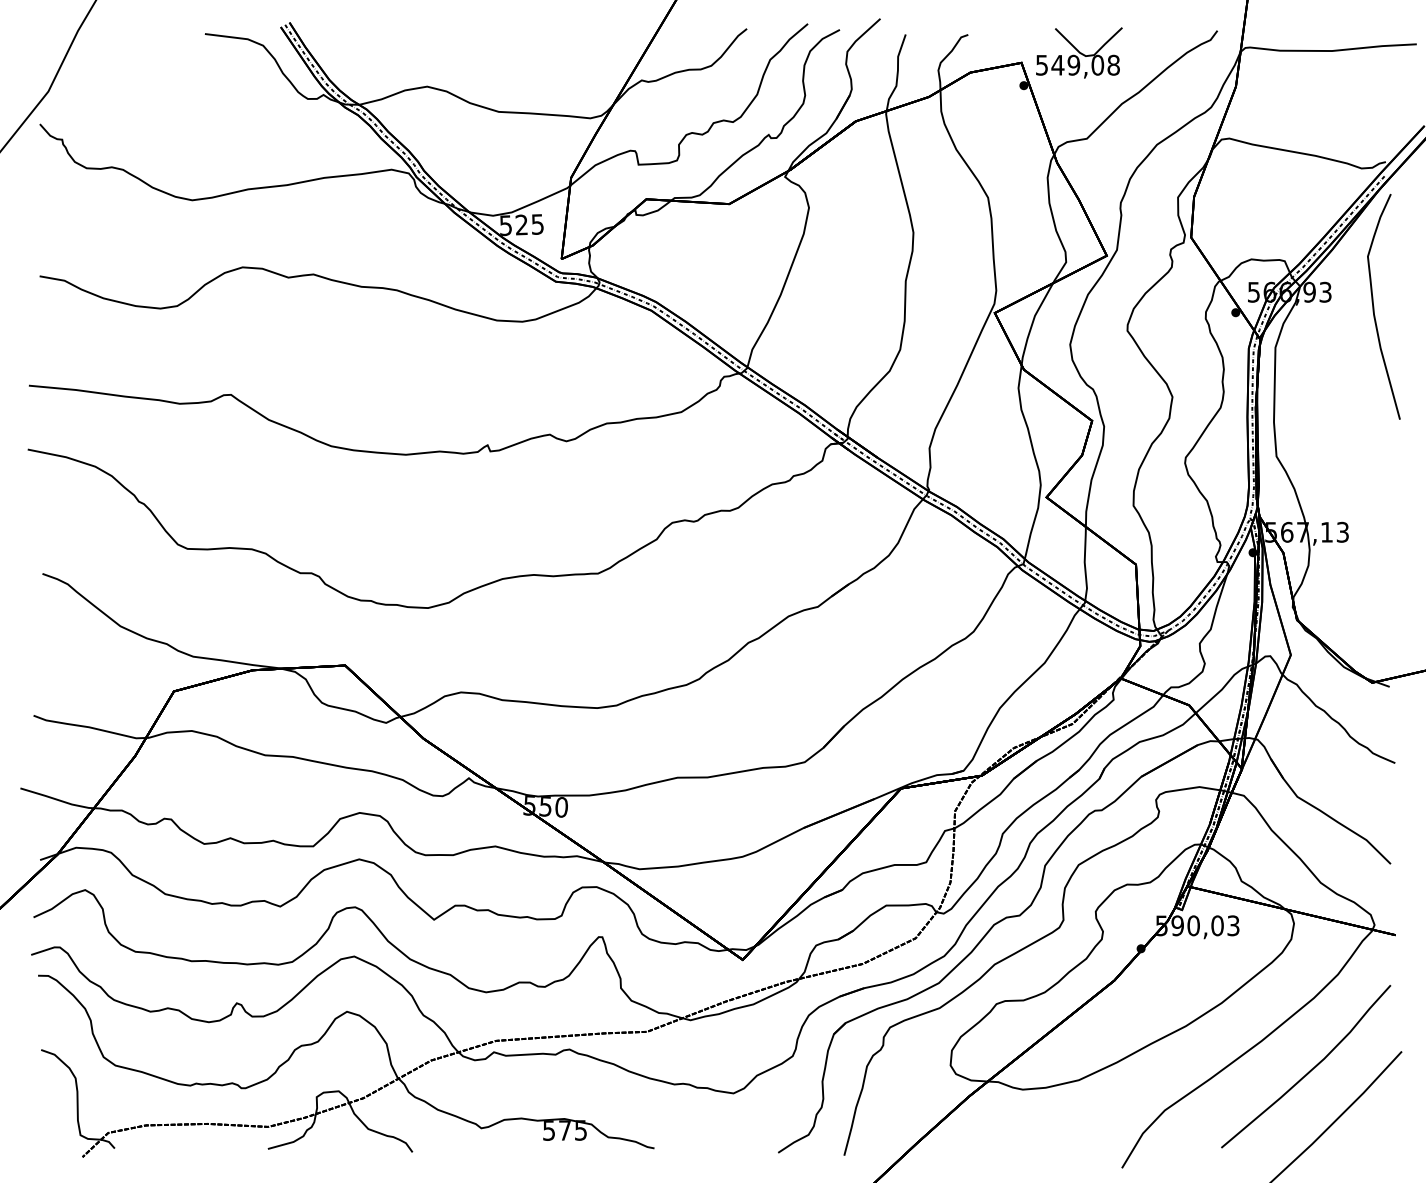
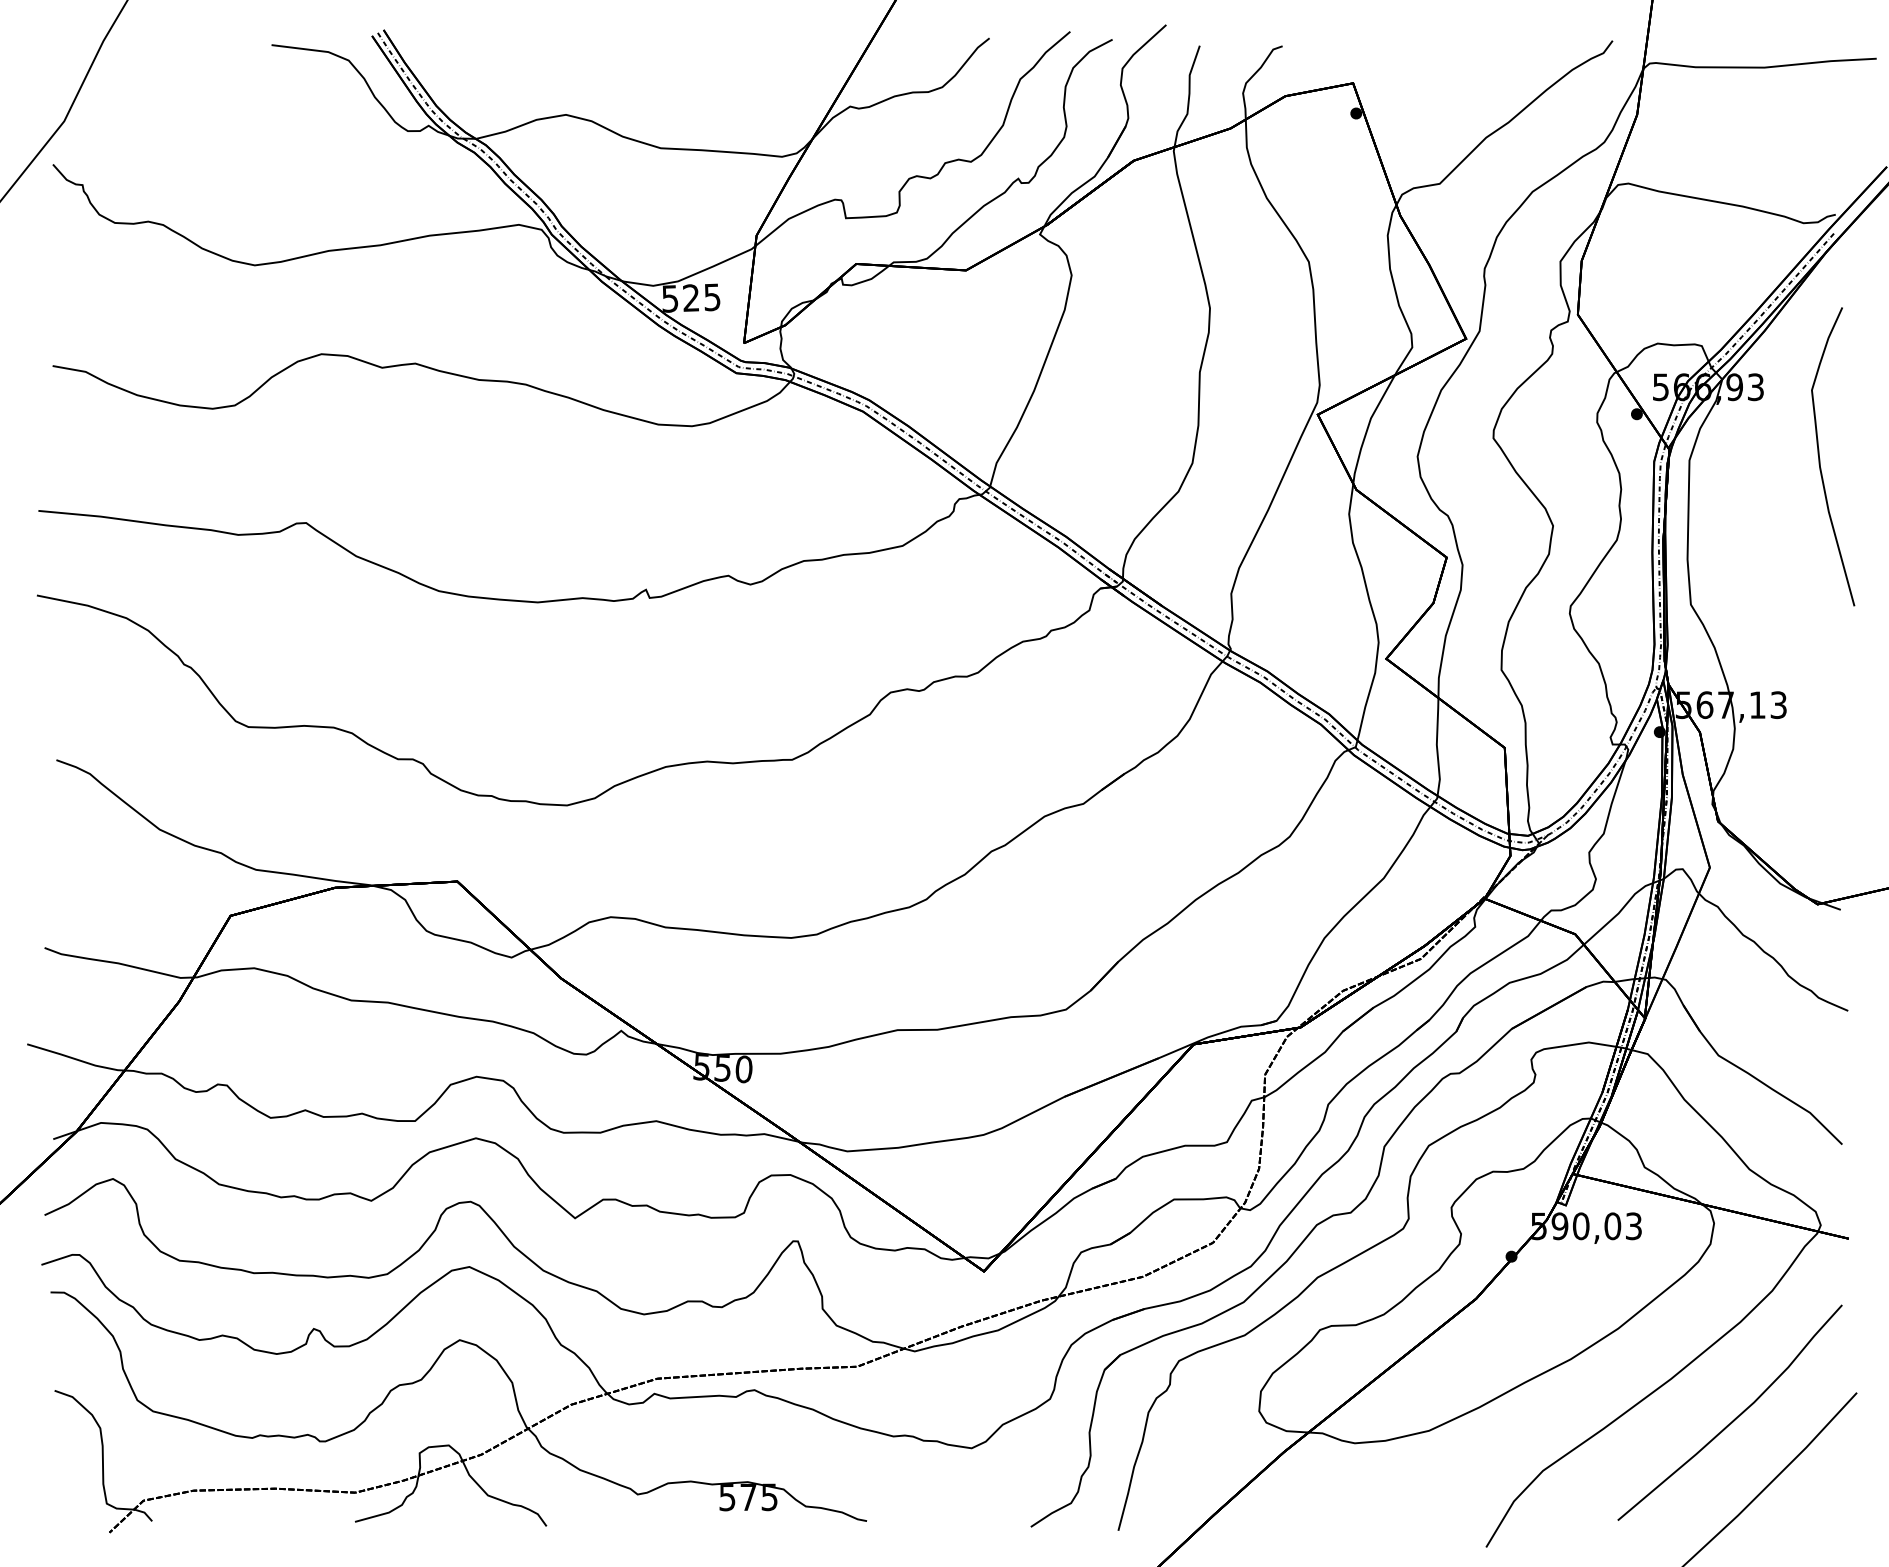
part: (1079, 52) -> (1429, 69), removed
curve: (1374, 306) -> (1820, 456), moved

